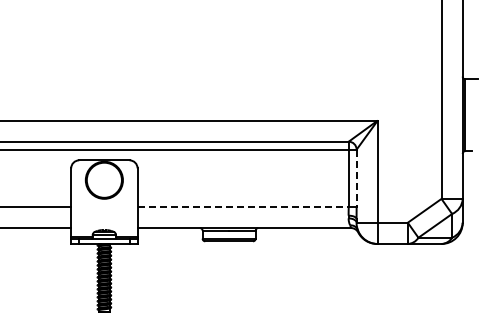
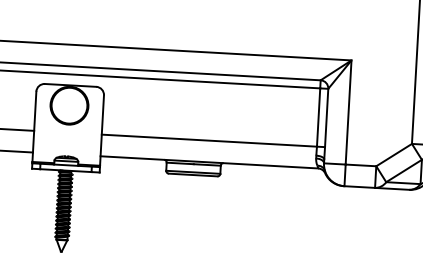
line: (356, 178) -> (326, 118), dashed -> solid
line: (243, 206) -> (209, 140), dashed -> solid

